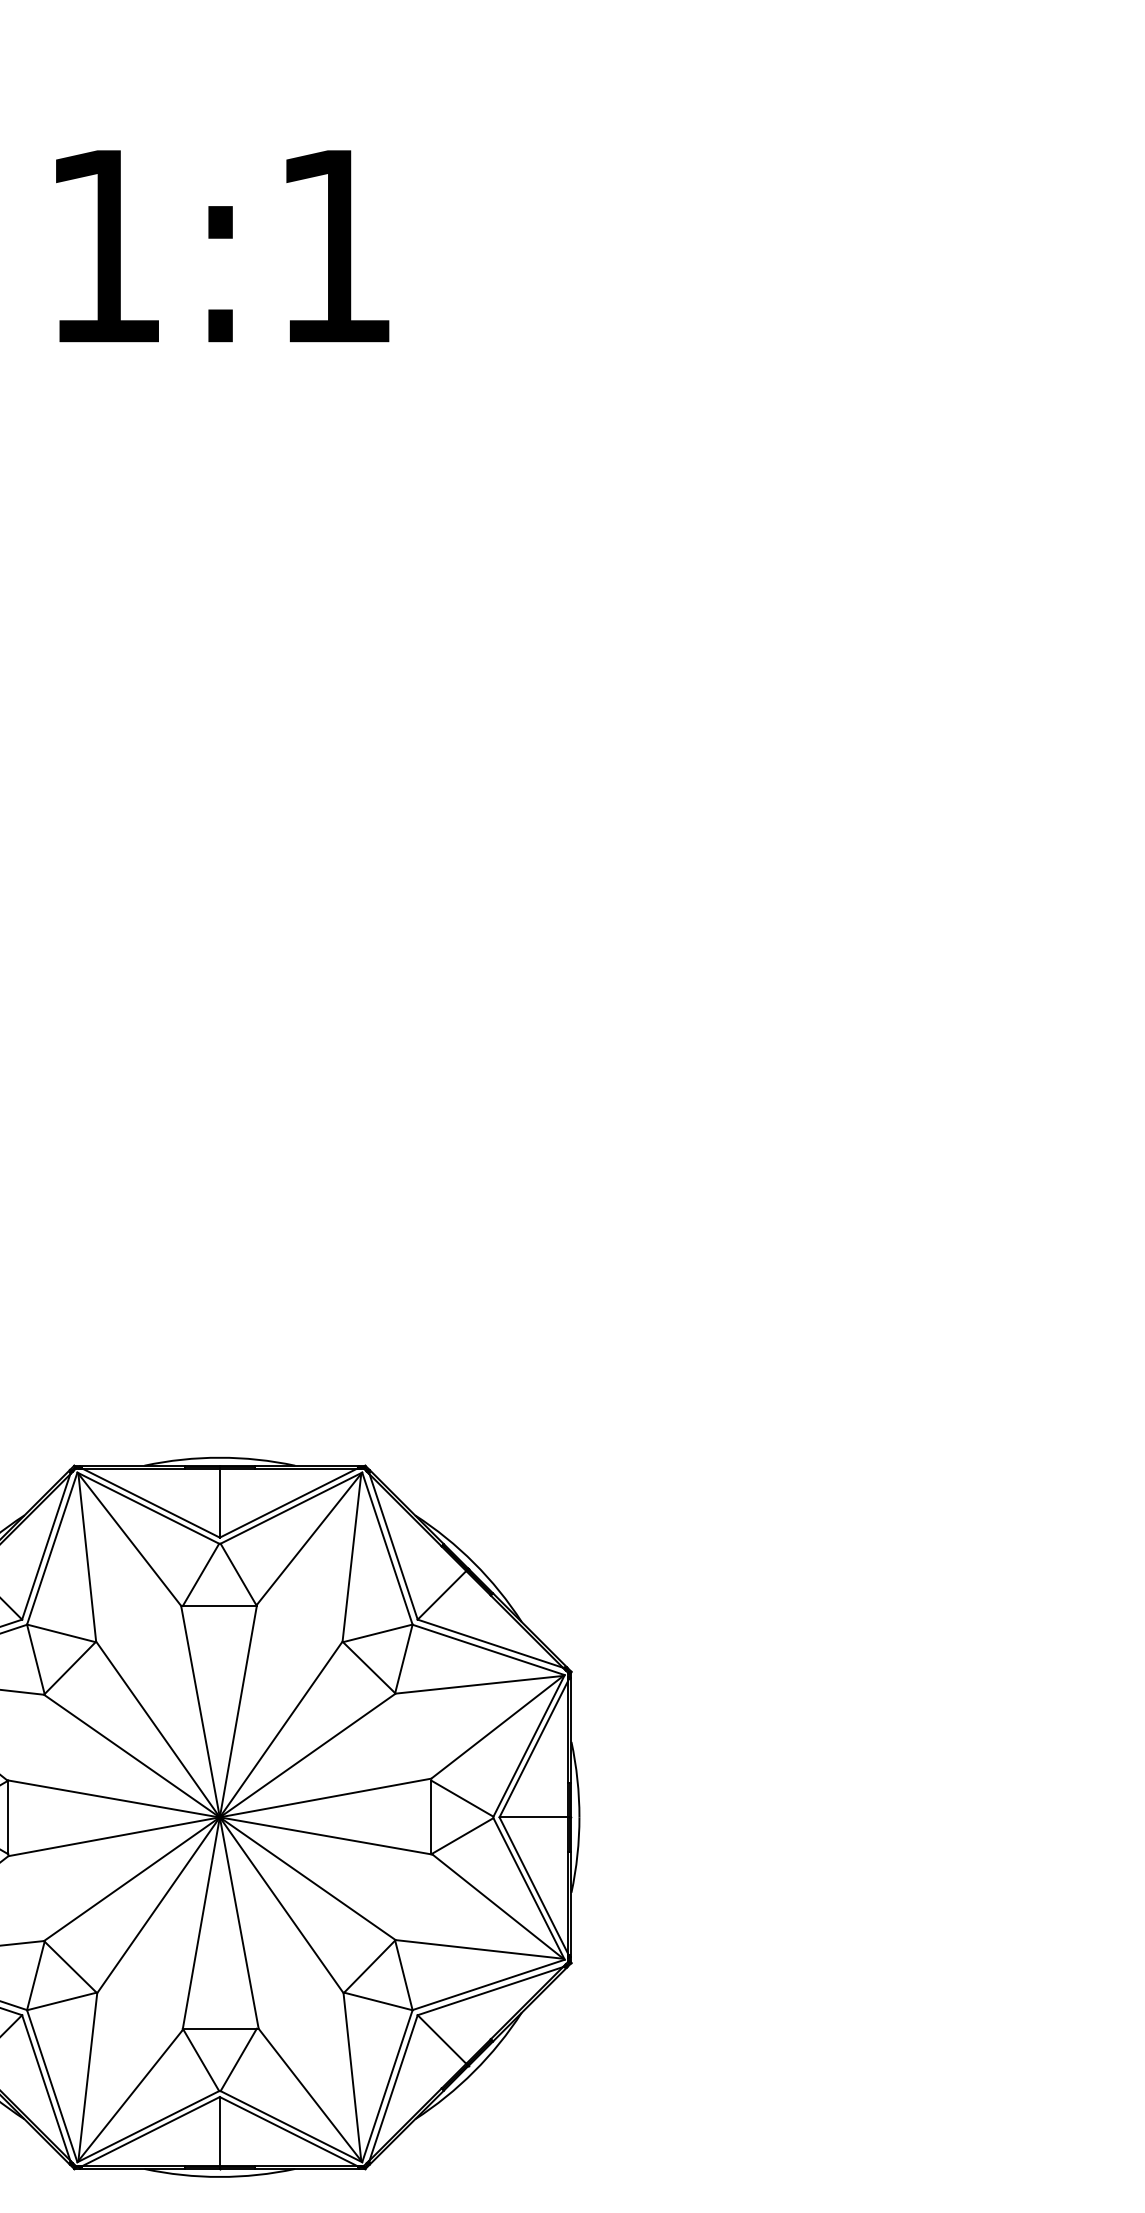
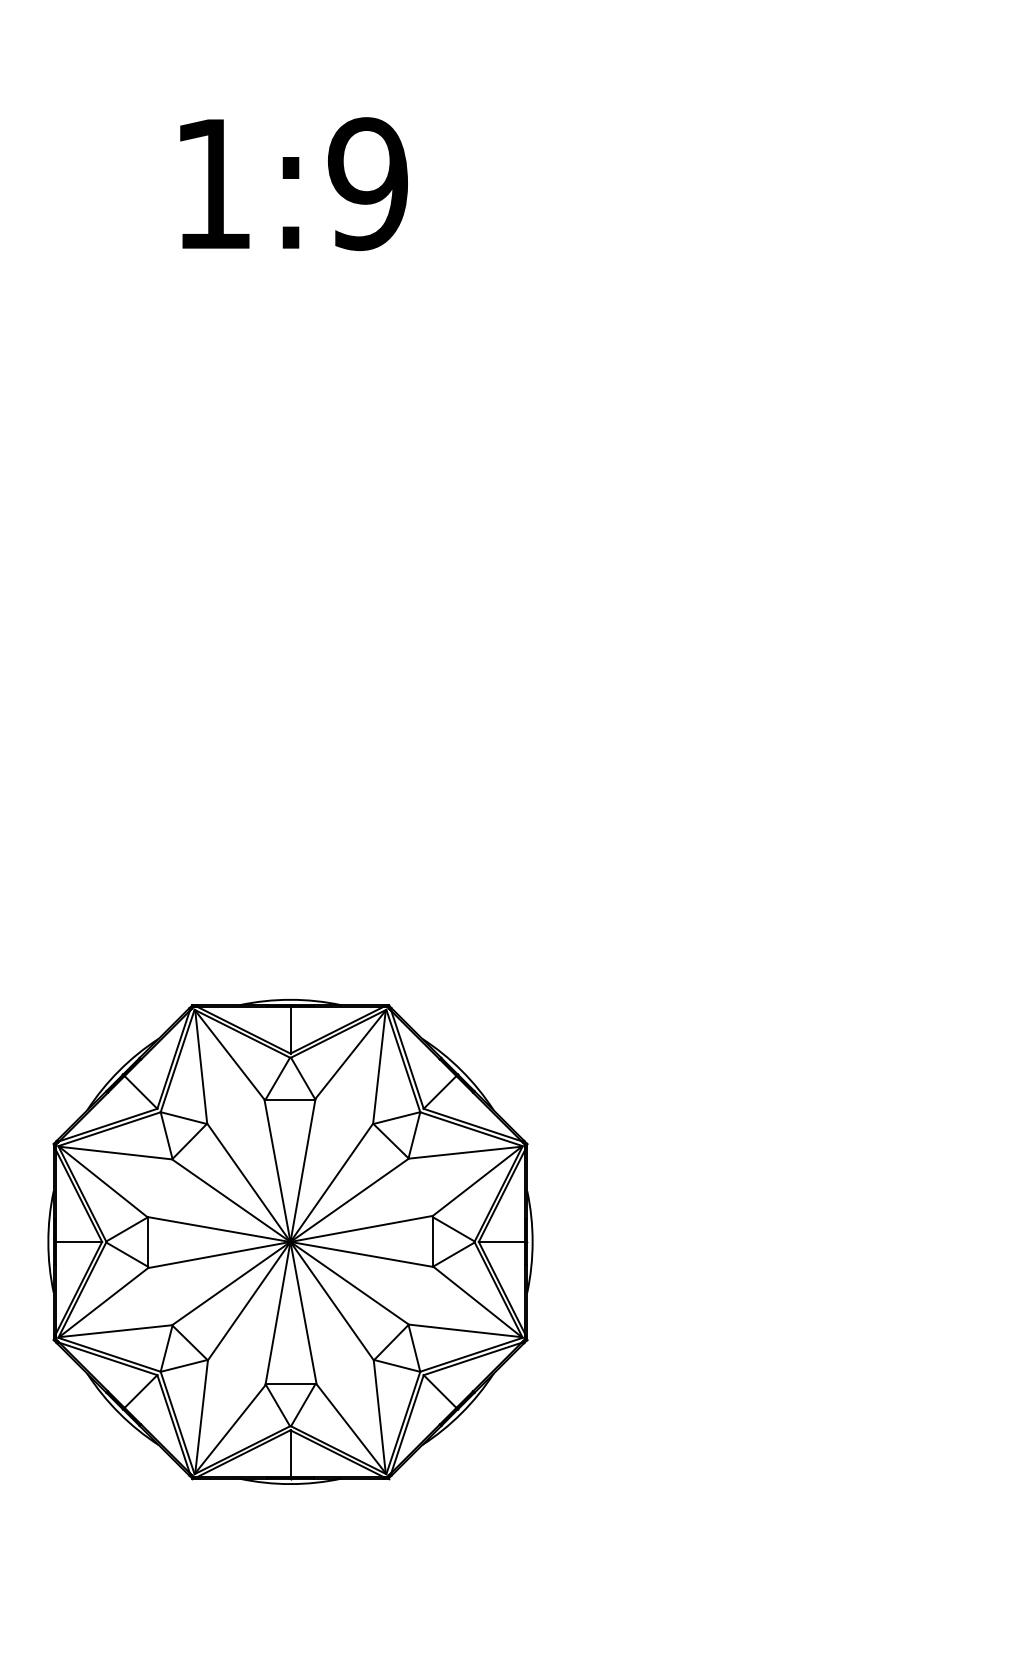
text: (334, 246) -> (367, 184), 1:1 -> 1:9

